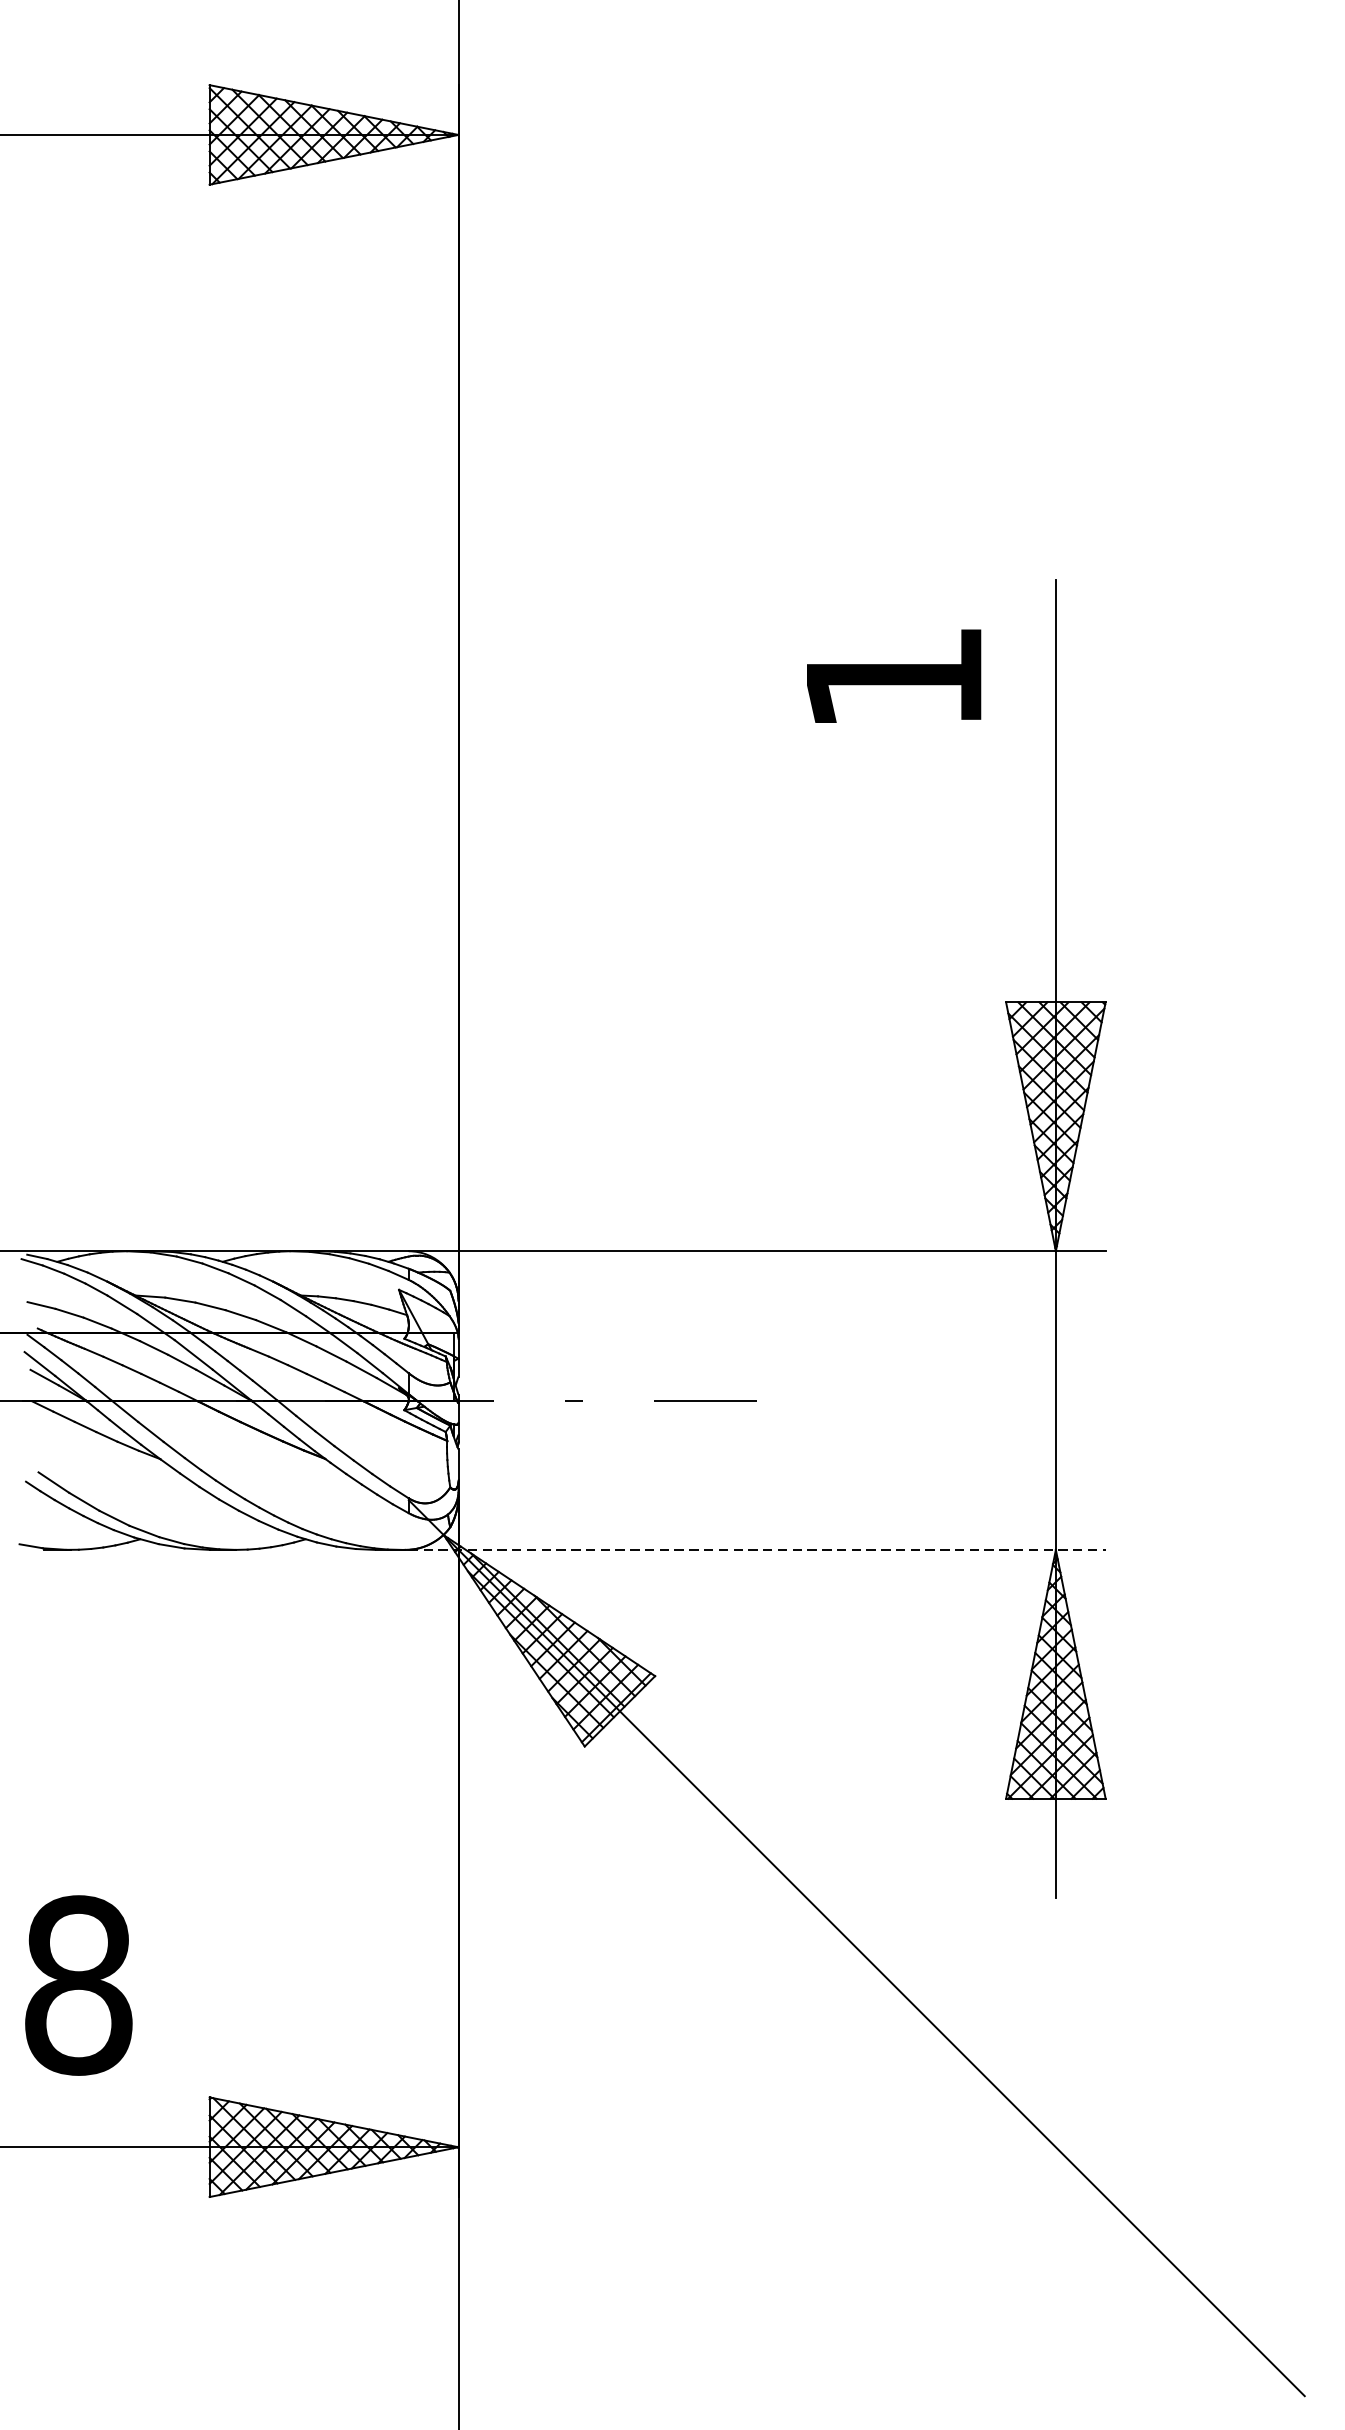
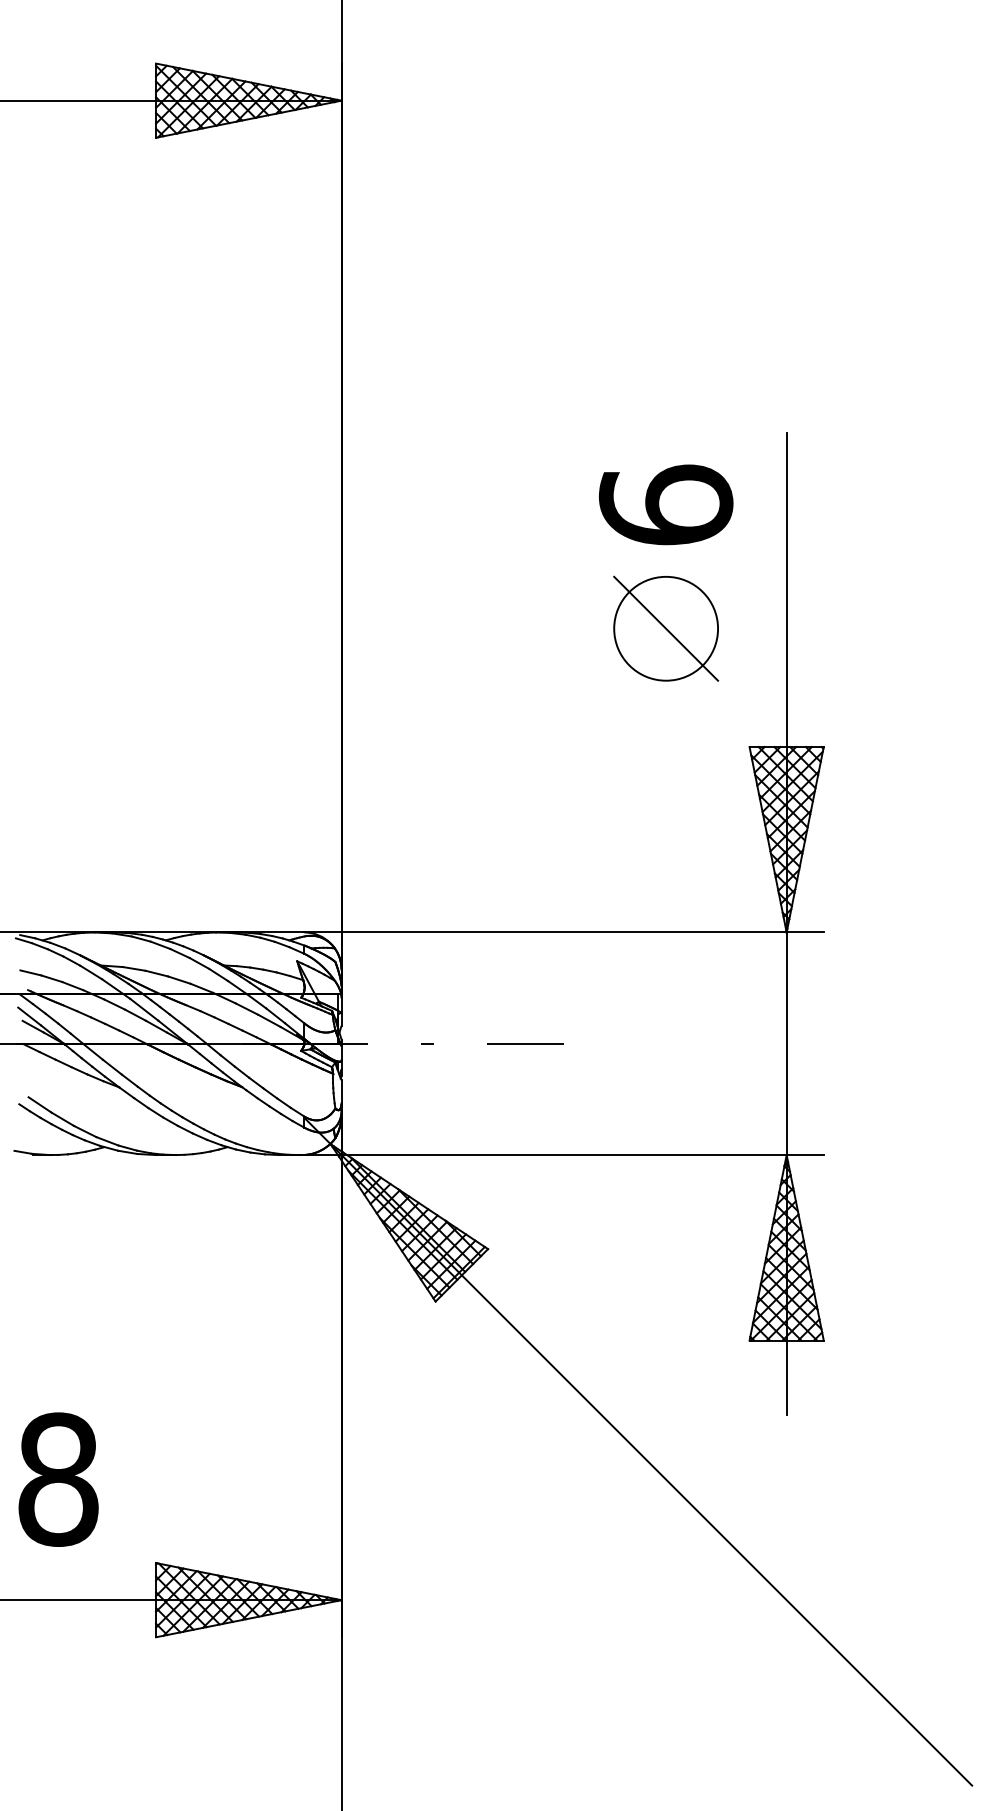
text: (893, 676) -> (665, 504), 1 -> 6
part: (894, 843) -> (666, 628), added
line: (757, 1550) -> (564, 1155), dashed -> solid

